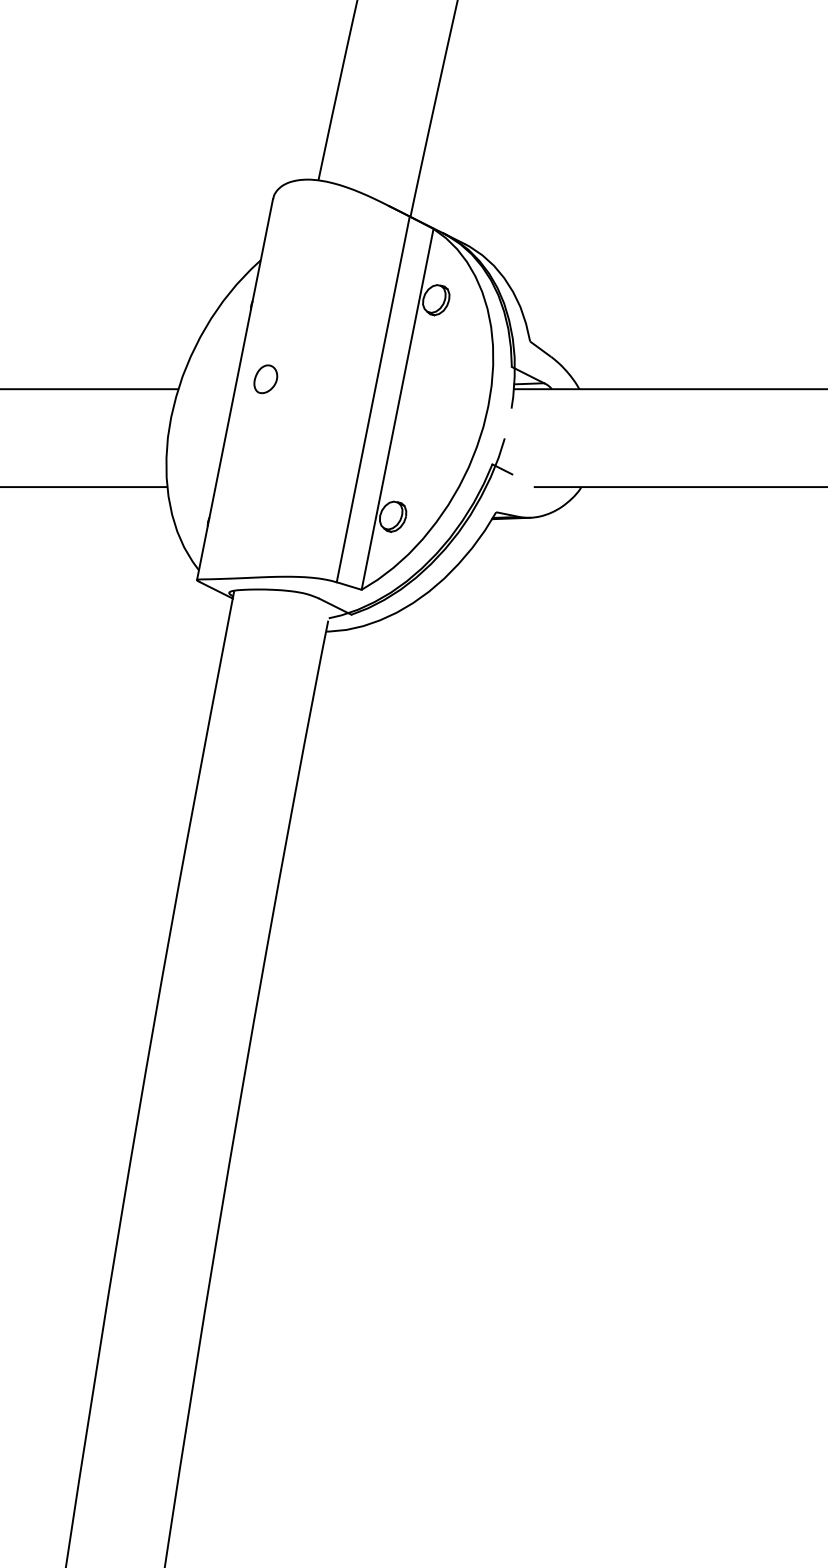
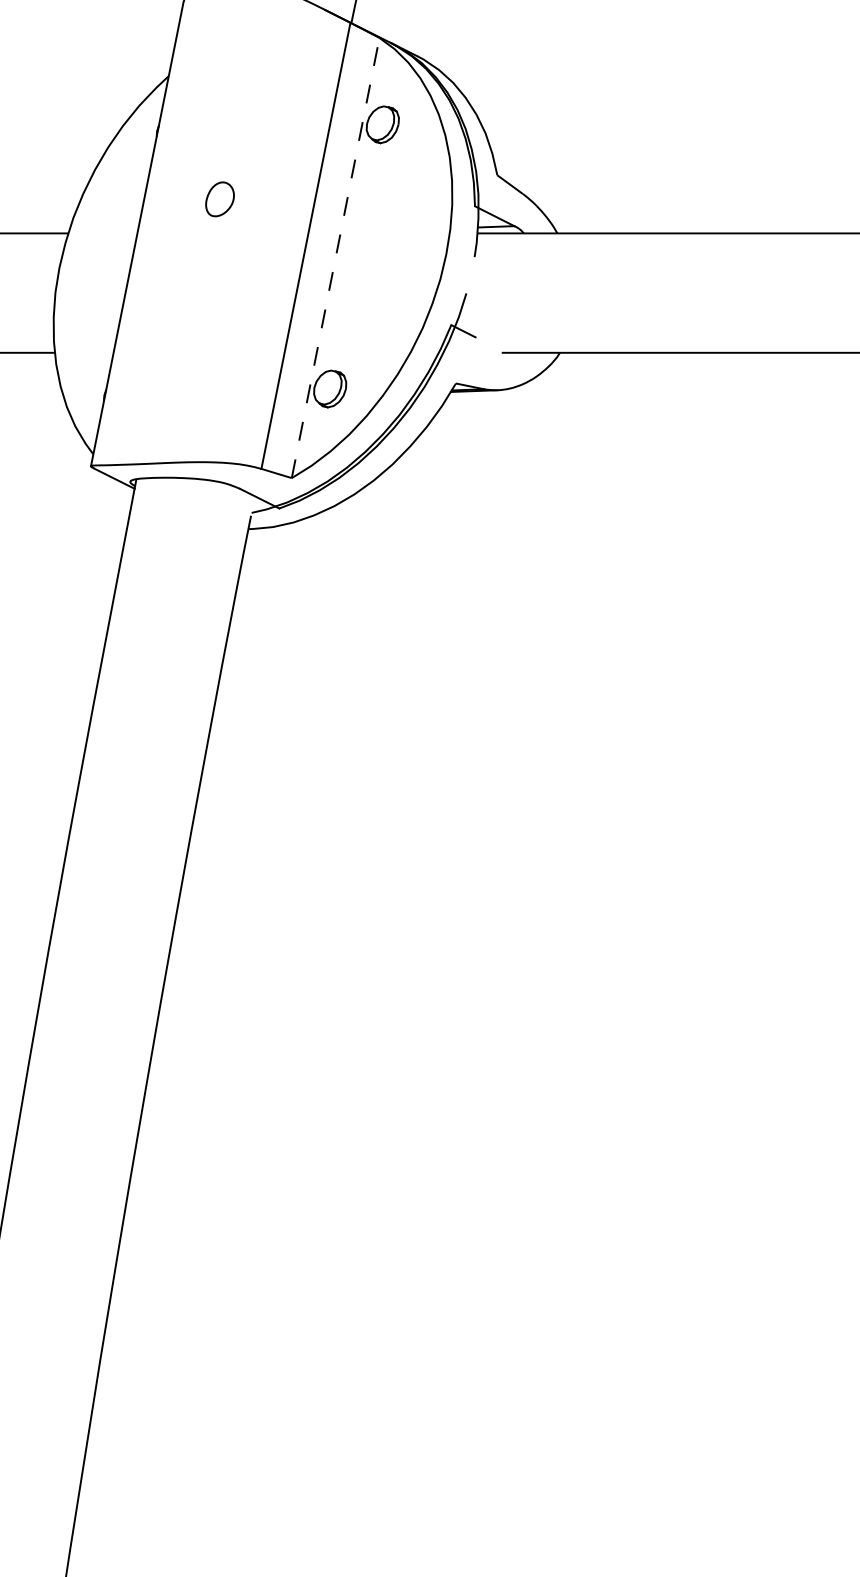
part: (265, 379) -> (219, 199), moved
line: (397, 409) -> (335, 258), solid -> dashed

